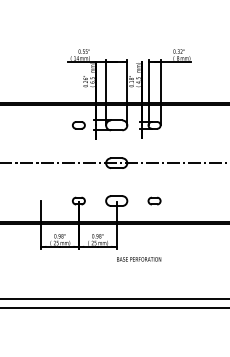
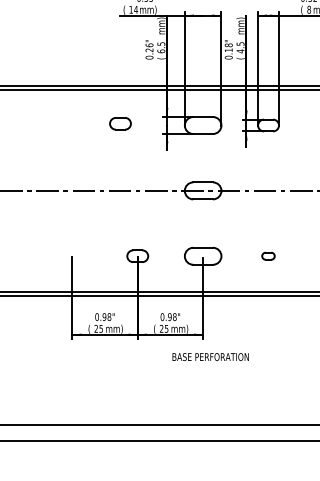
part: (78, 125) -> (119, 123), moved
part: (154, 200) -> (268, 255), size x0.6
text: (139, 259) -> (211, 357), moved

